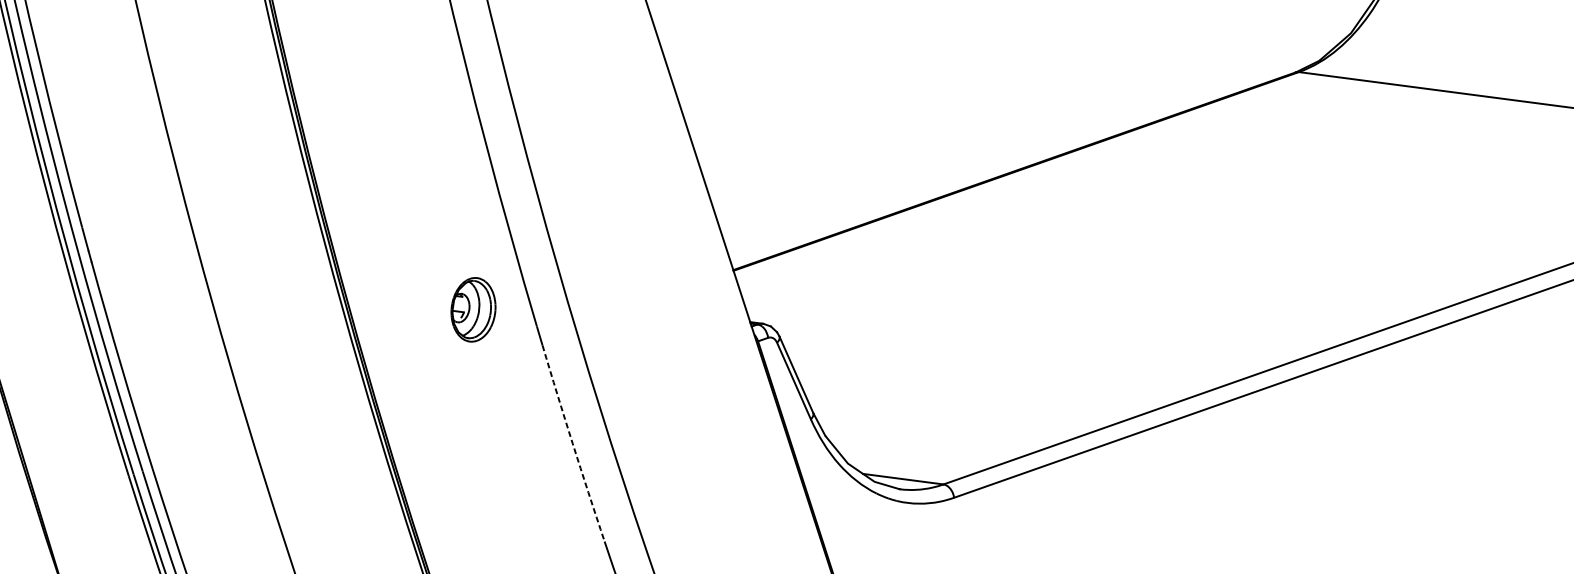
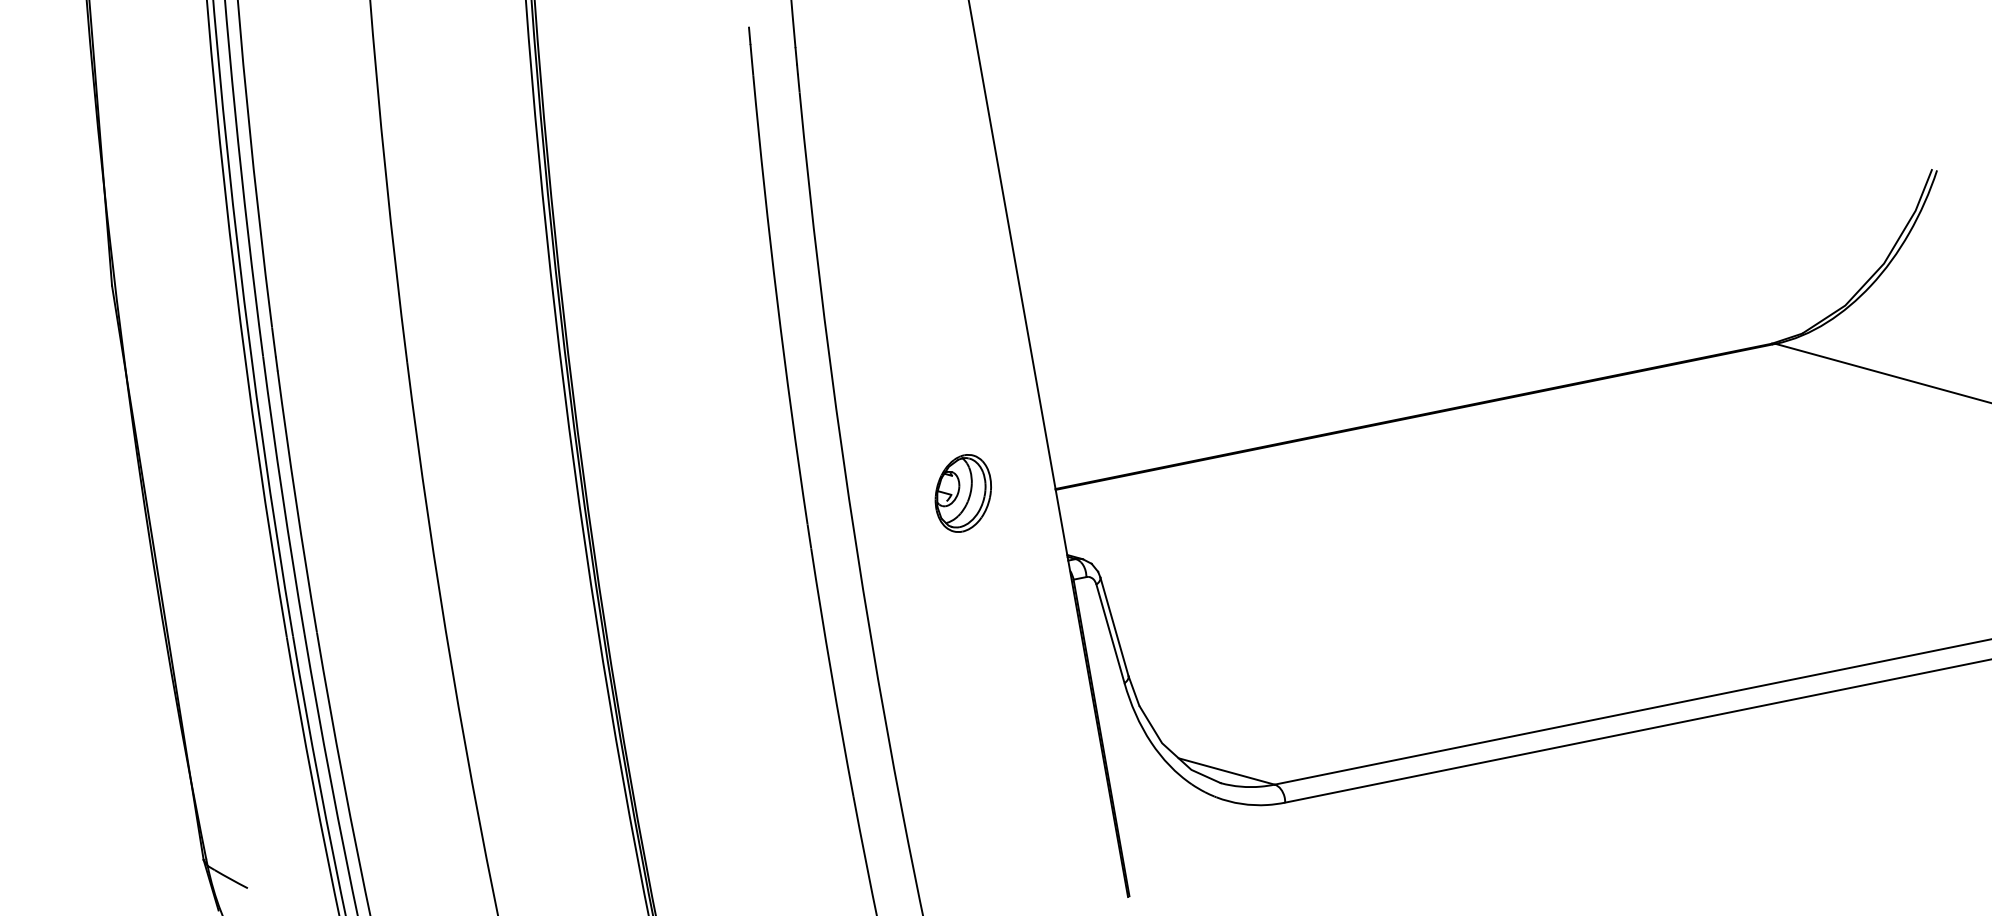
part: (472, 309) -> (962, 493), moved
arc: (572, 443) -> (831, 672), dashed -> solid

